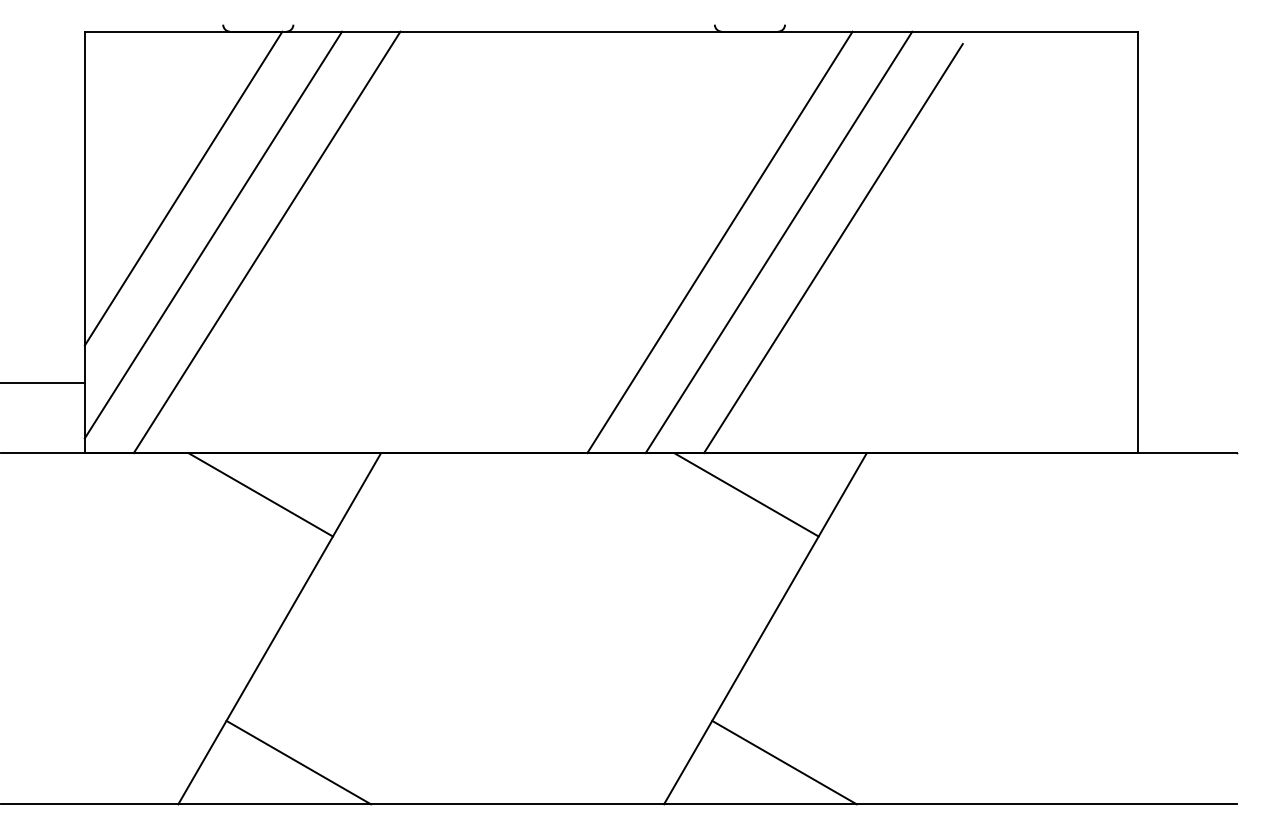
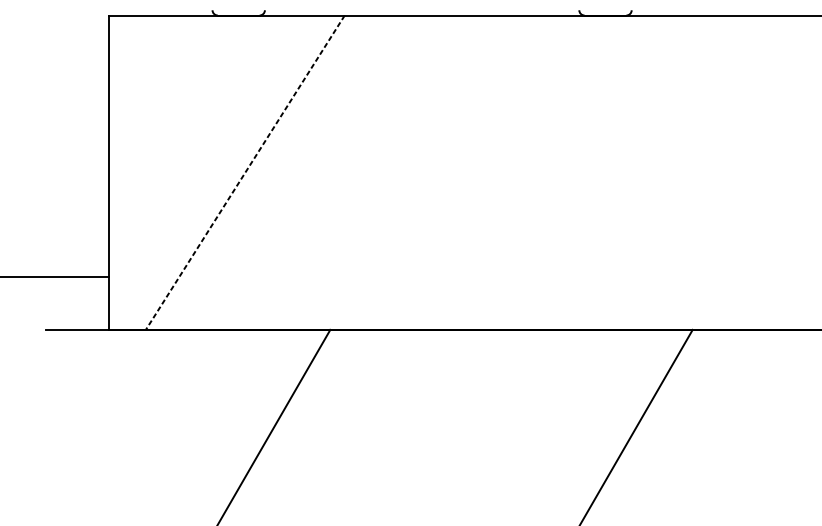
line: (183, 188) -> (182, 132), removed
line: (213, 234) -> (205, 166), removed
line: (266, 242) -> (244, 172), solid -> dashed
line: (719, 242) -> (582, 172), removed
line: (778, 242) -> (626, 172), removed
line: (833, 248) -> (667, 177), removed
line: (260, 494) -> (240, 360), removed
line: (746, 494) -> (602, 360), removed

